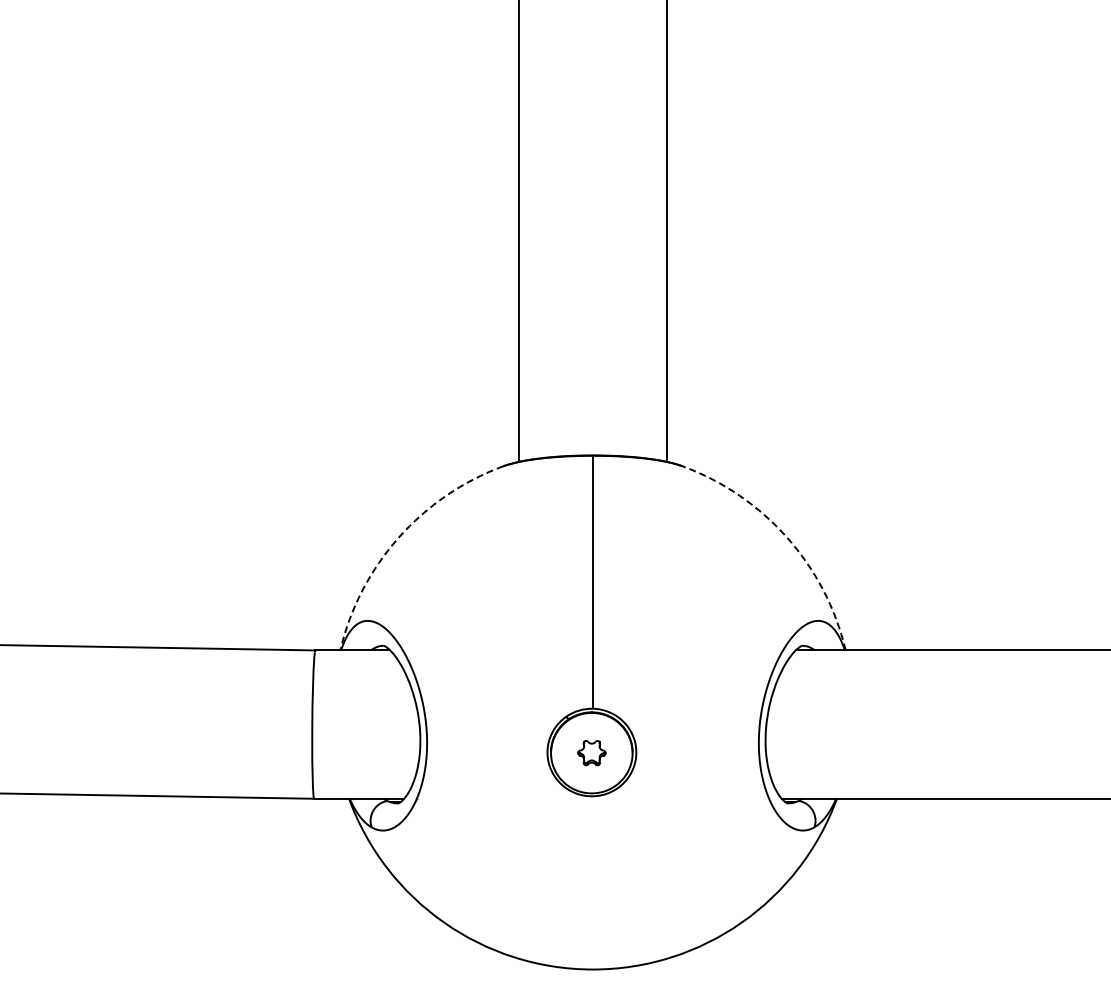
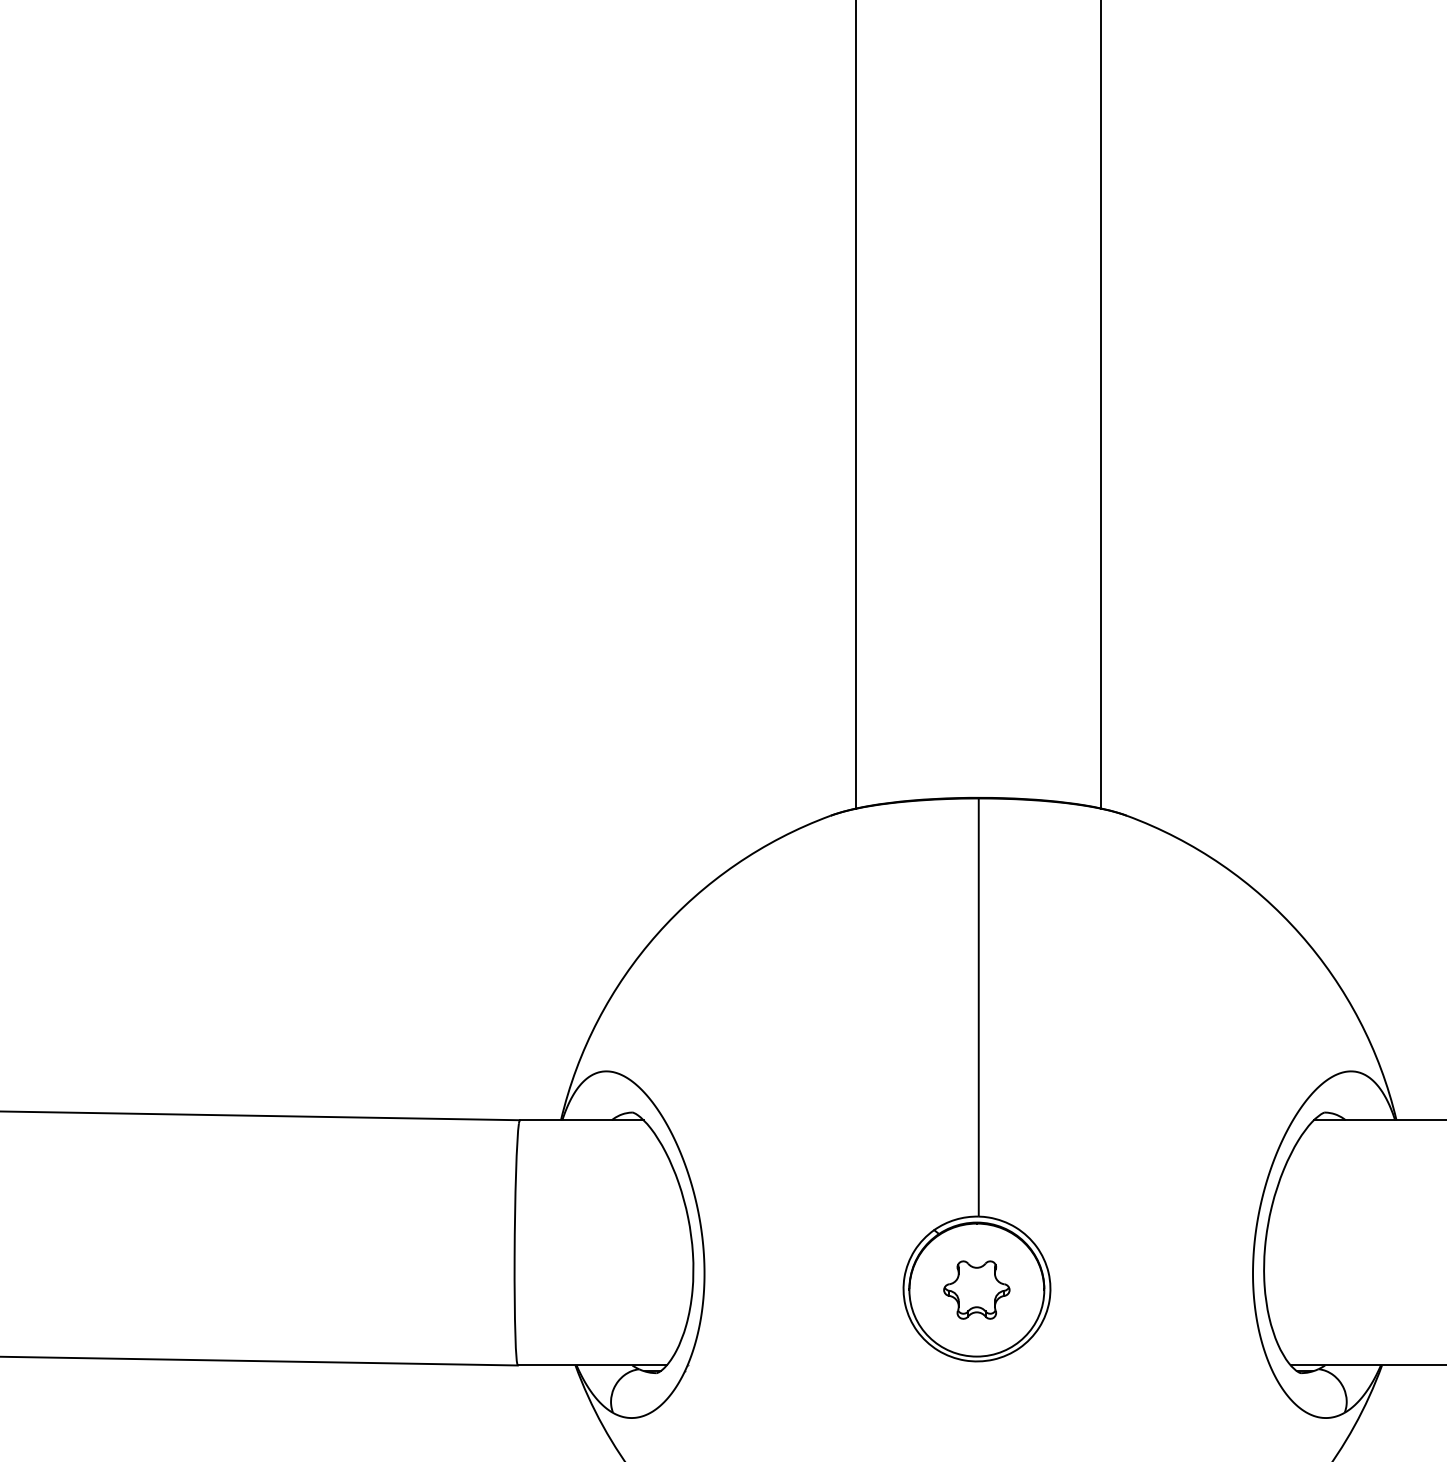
arc: (398, 537) -> (657, 933), dashed -> solid
arc: (787, 537) -> (1300, 933), dashed -> solid
part: (591, 752) -> (976, 1288), size x1.43

